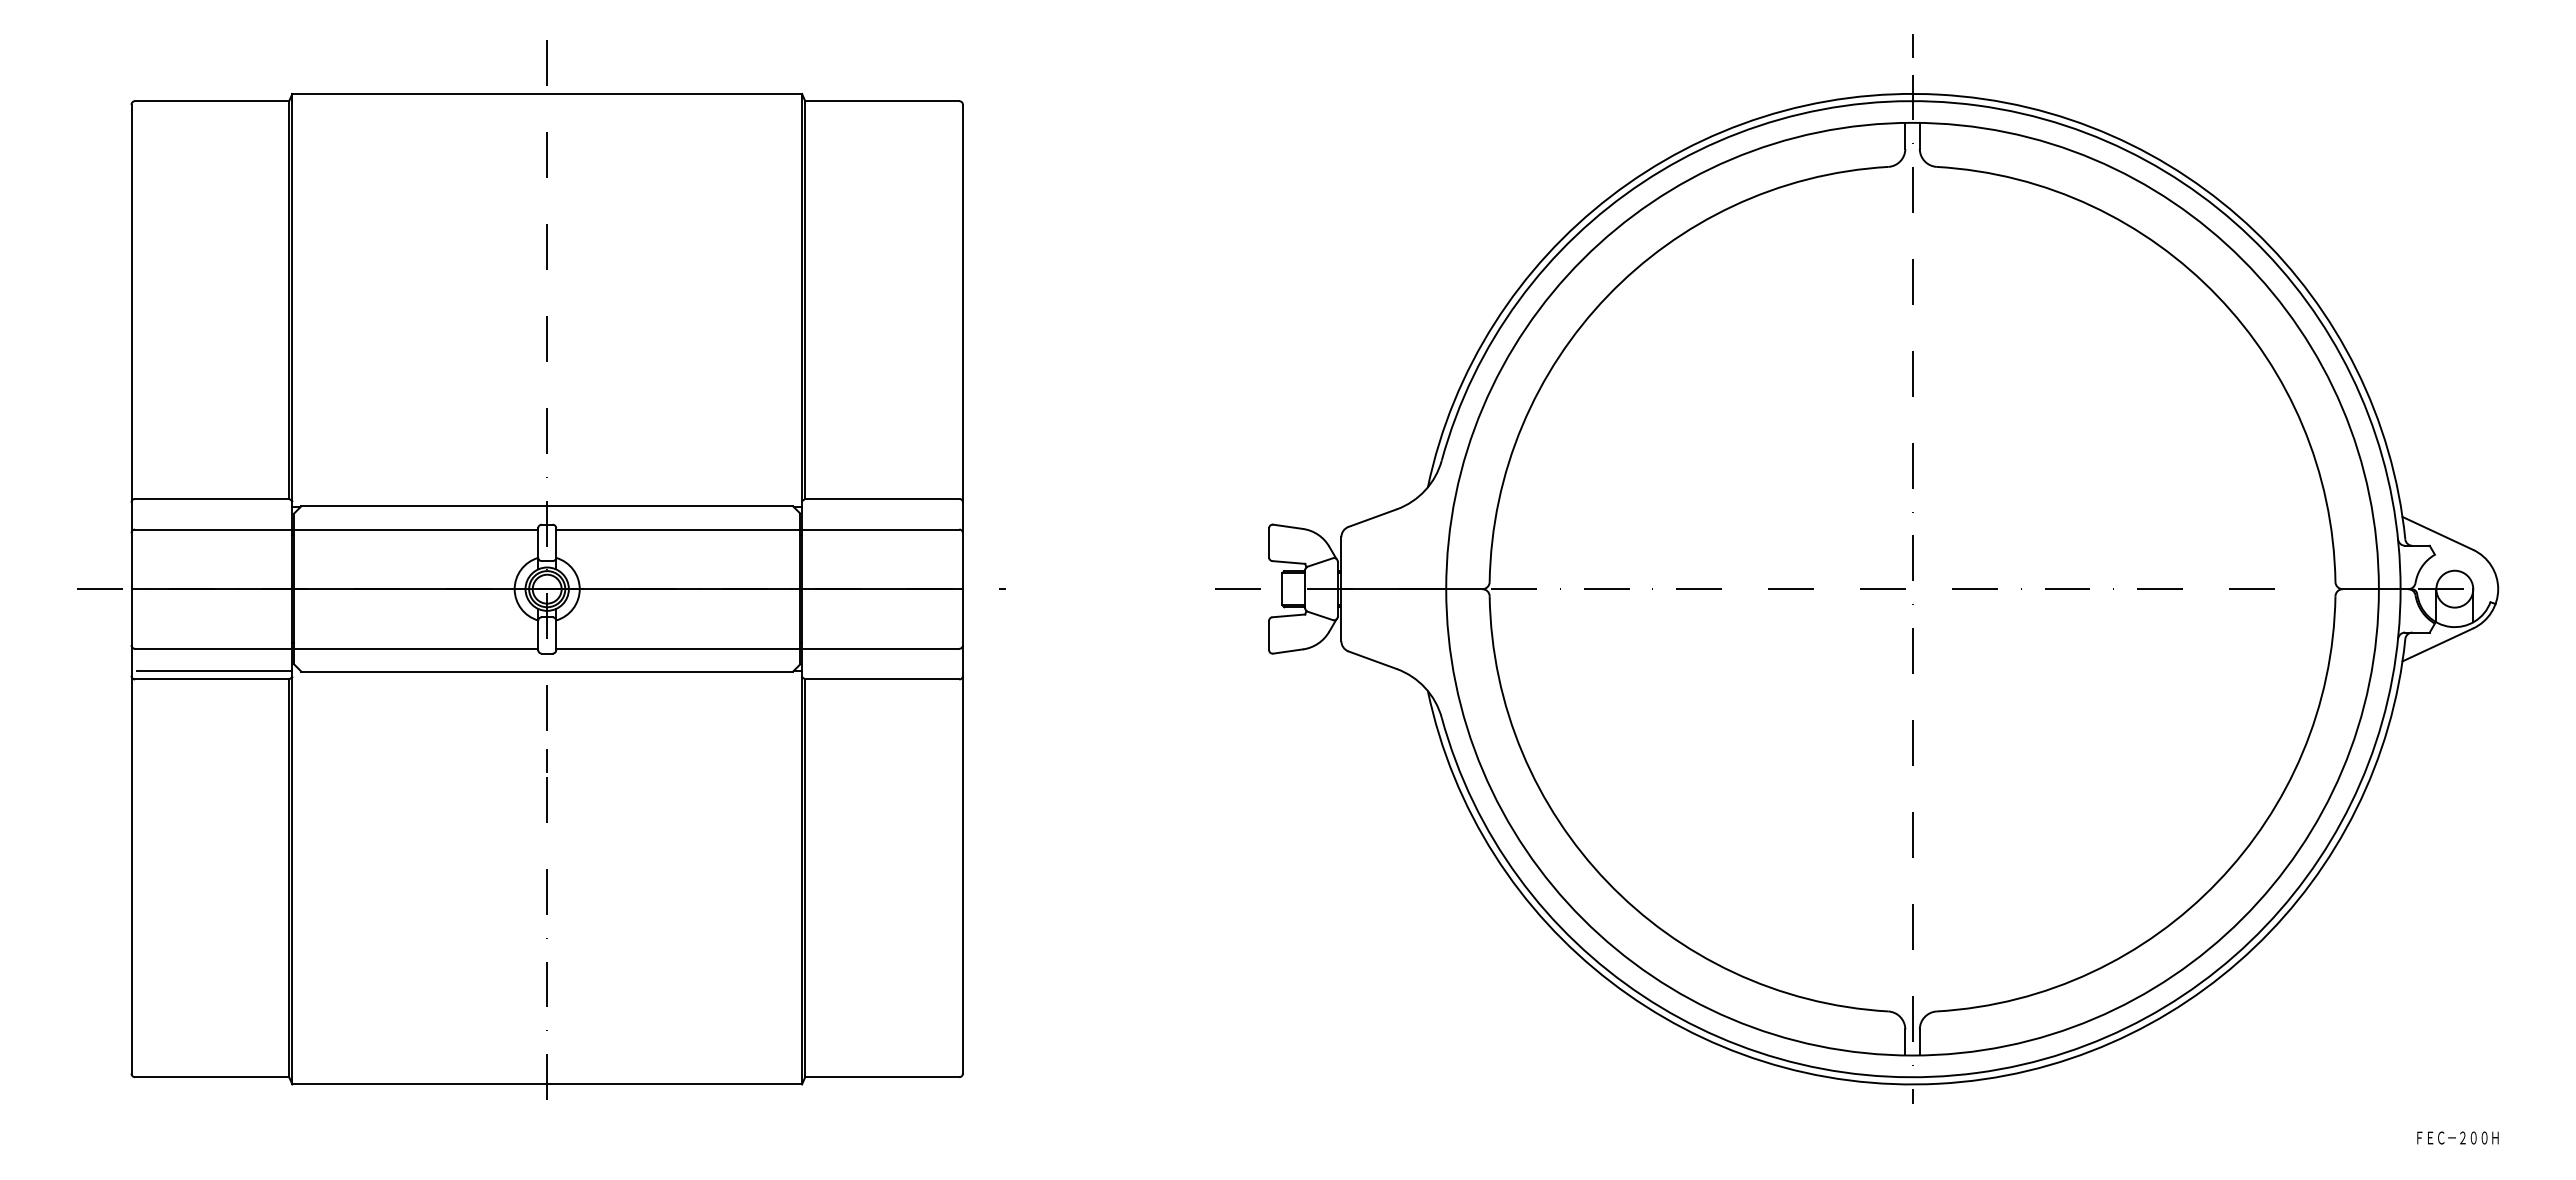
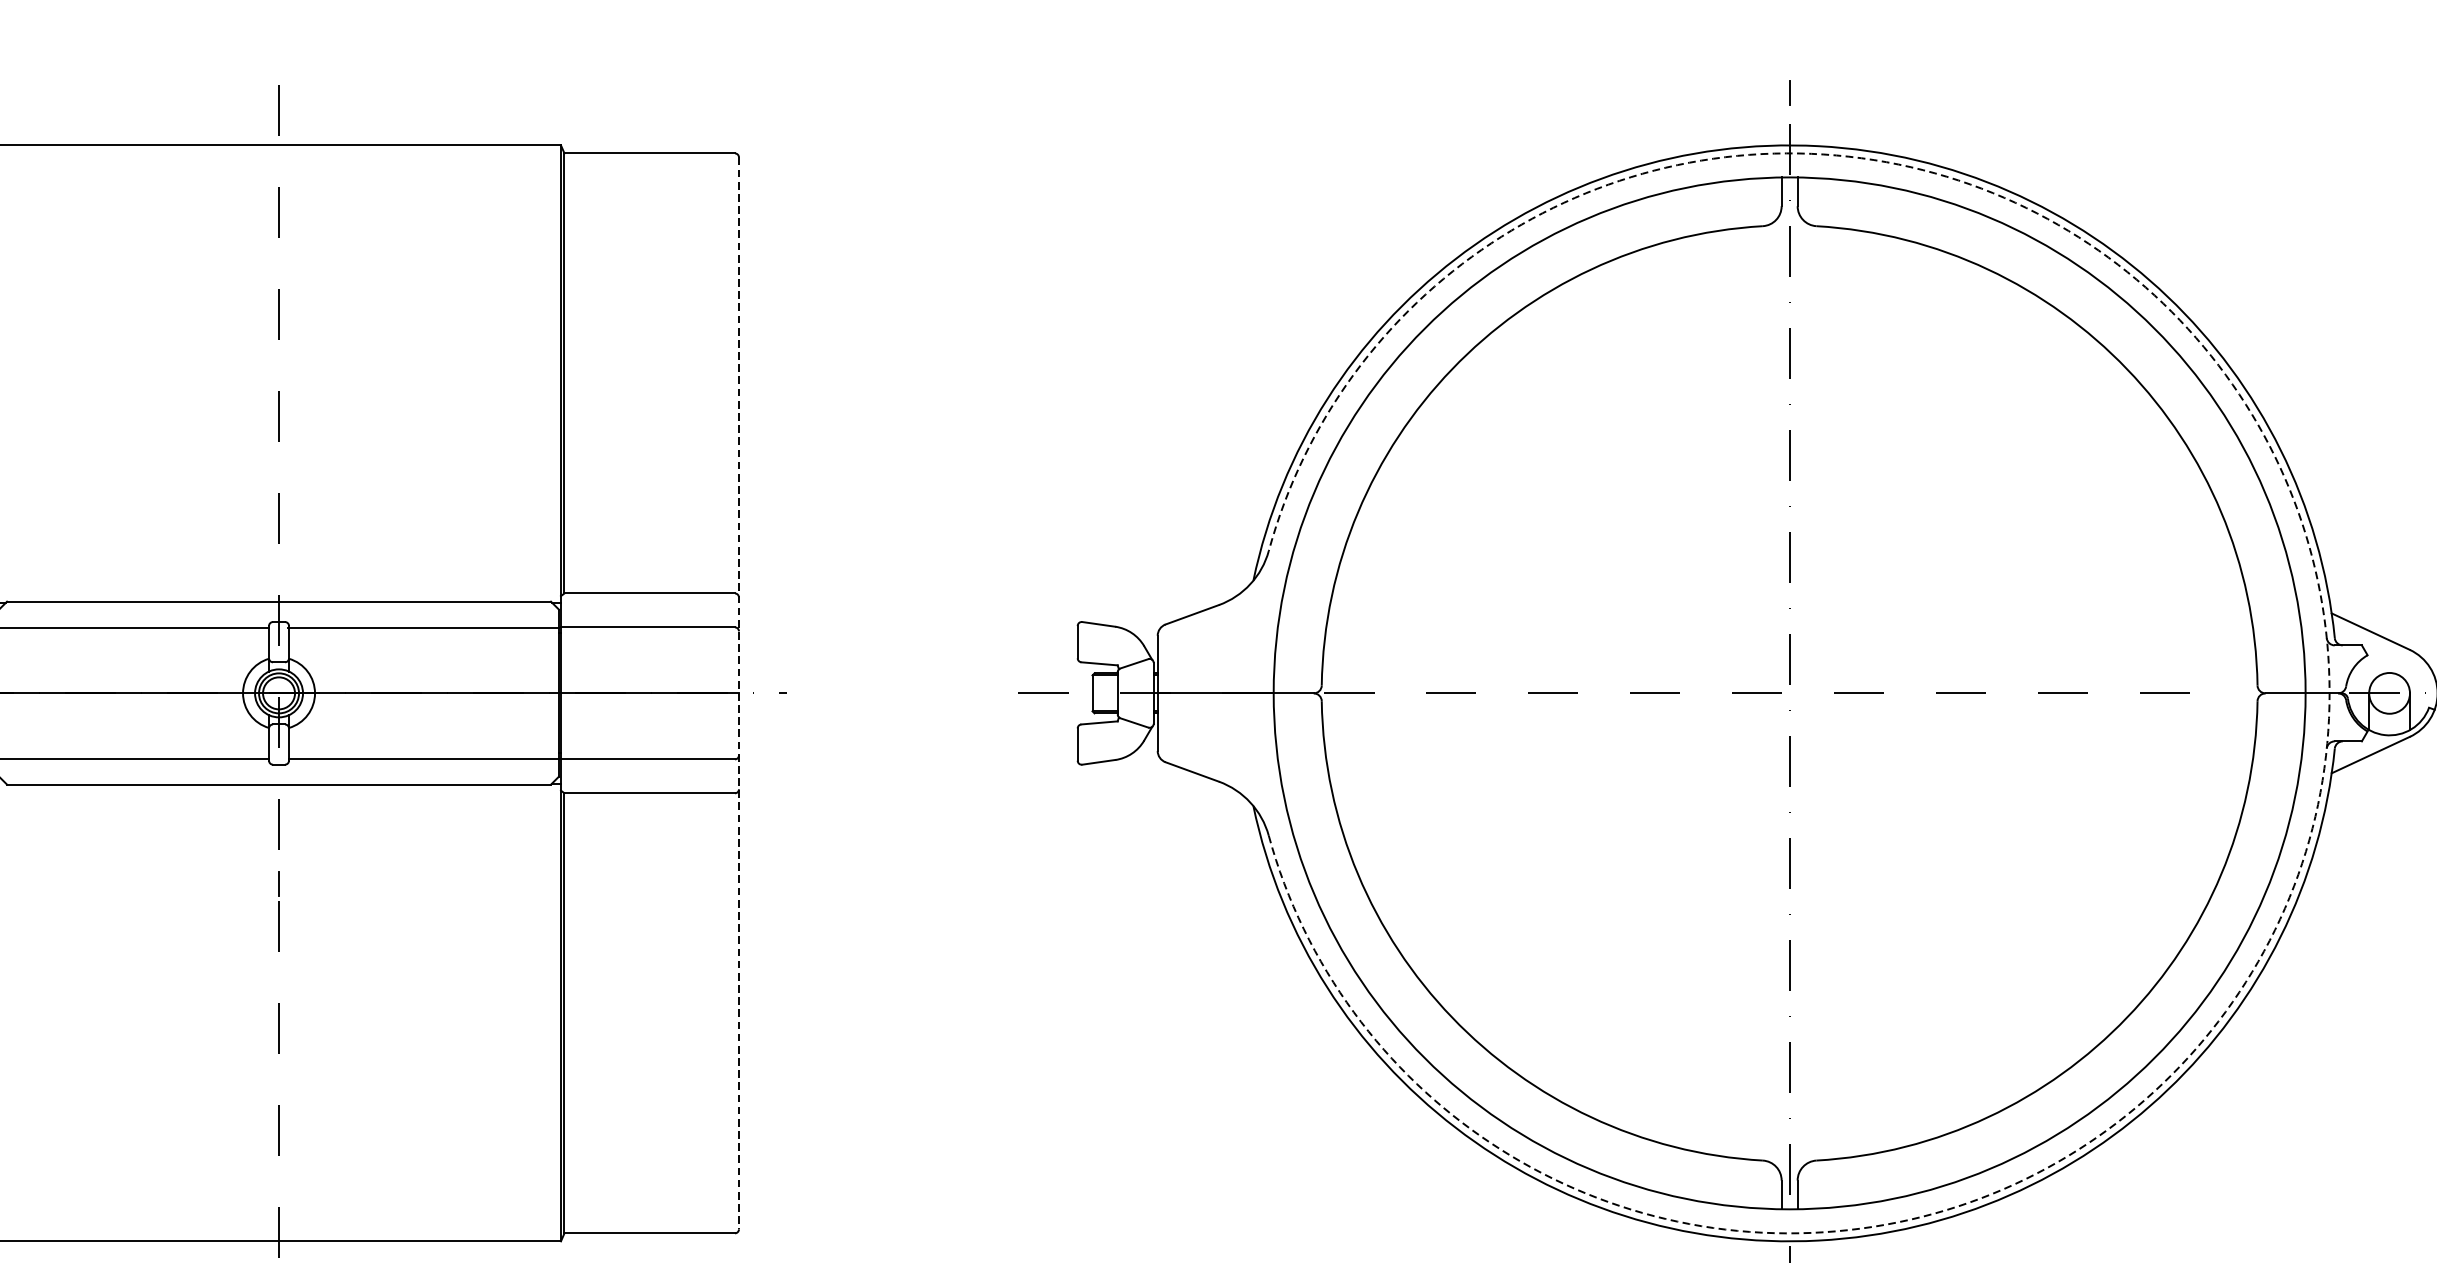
line: (962, 589) -> (738, 693), solid -> dashed
arc: (2400, 589) -> (2329, 693), solid -> dashed

